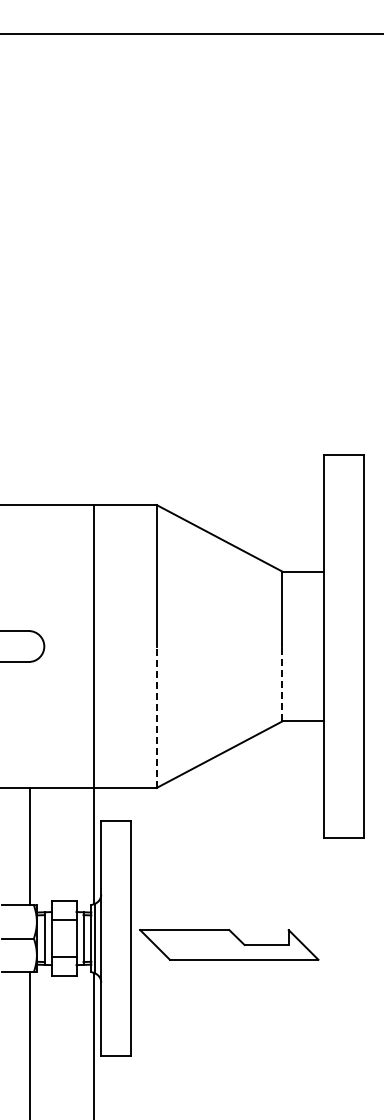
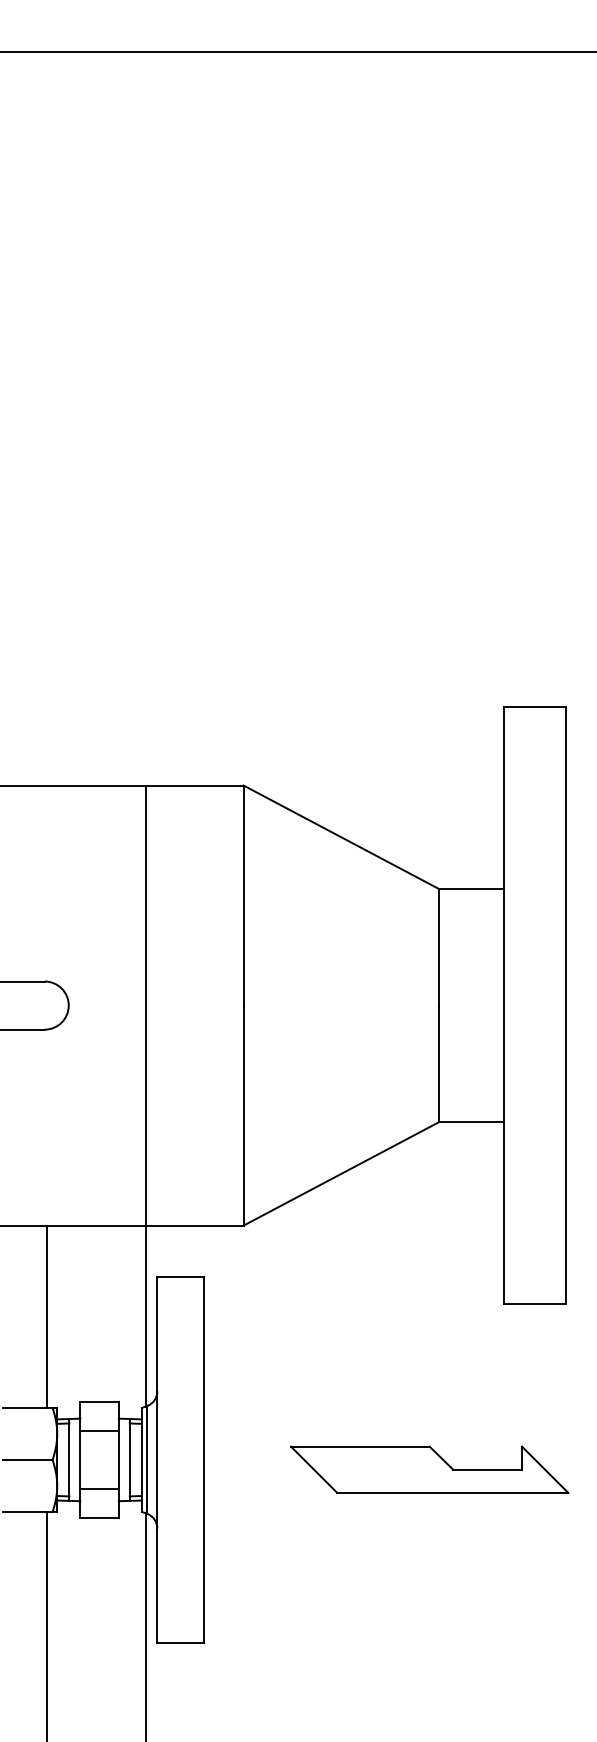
line: (282, 683) -> (439, 1063), dashed -> solid
line: (156, 717) -> (243, 1116), dashed -> solid
part: (229, 944) -> (429, 1469), moved

